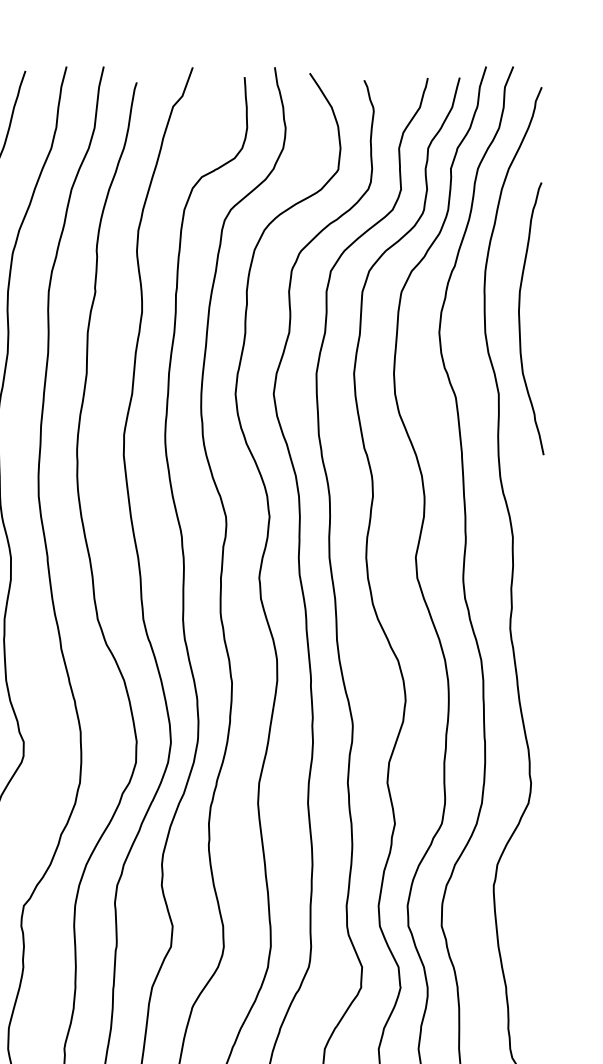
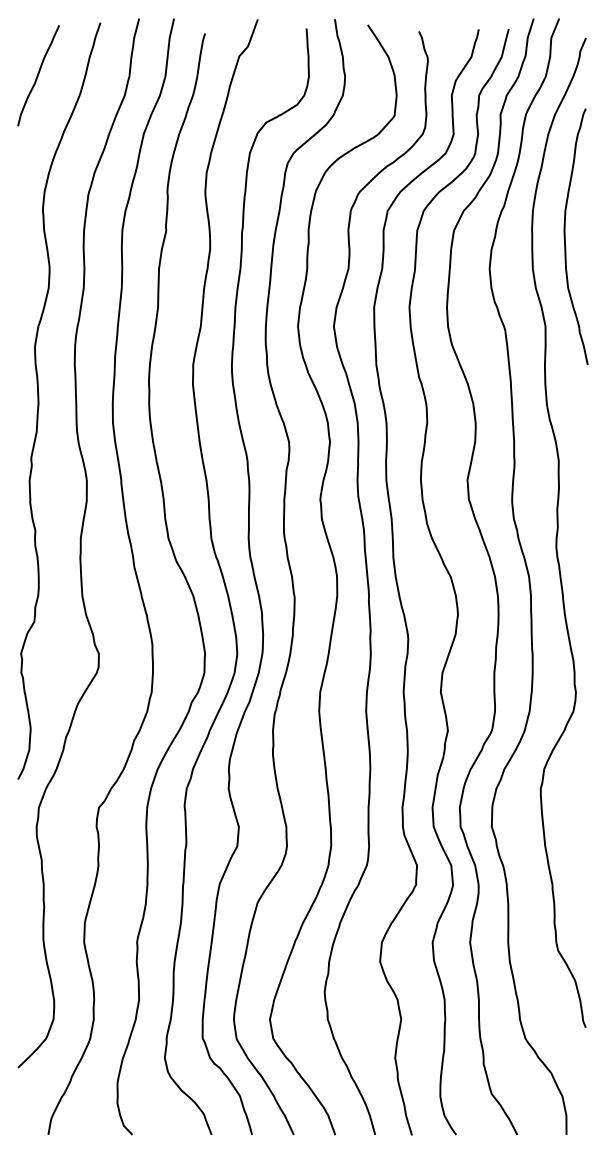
curve: (520, 318) -> (565, 236), moved

